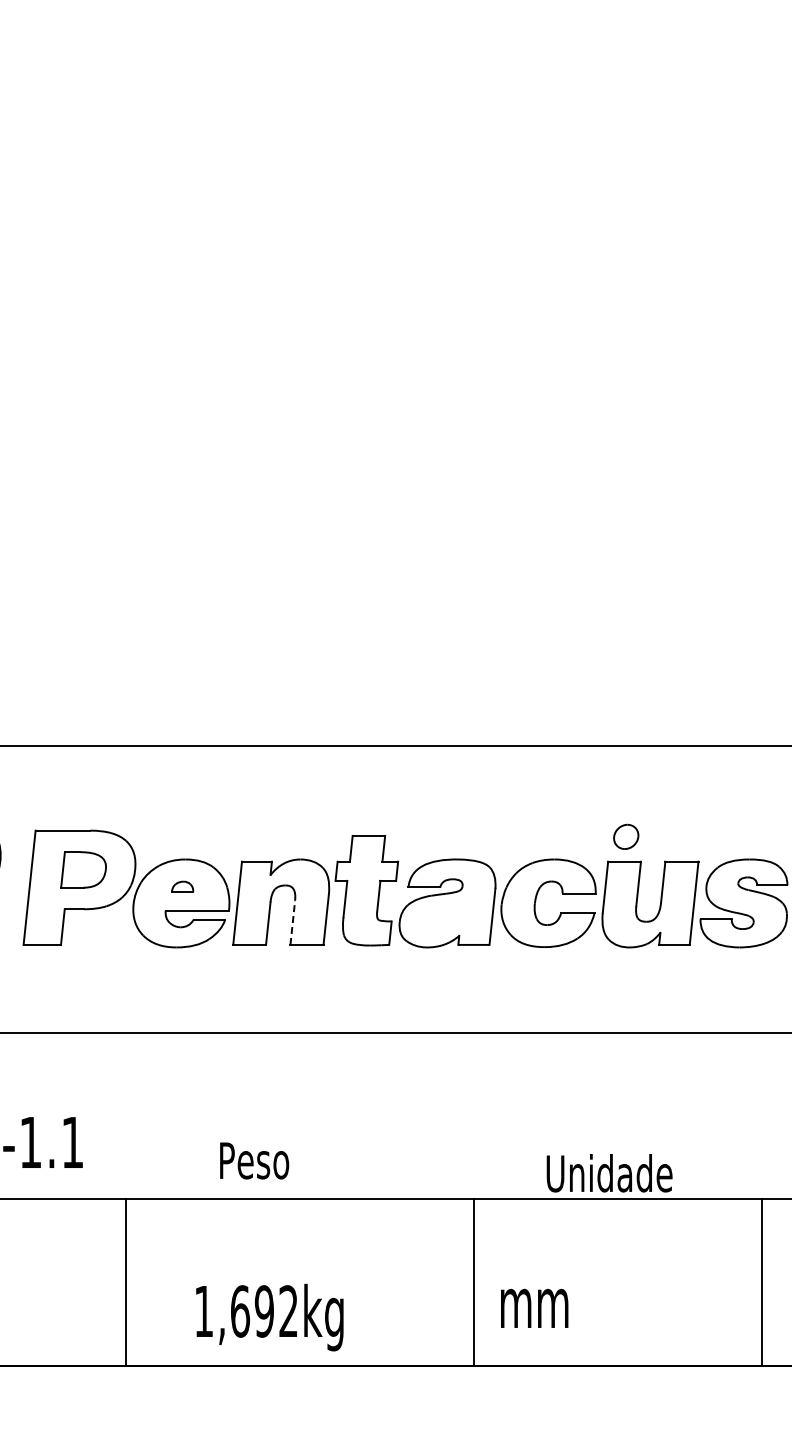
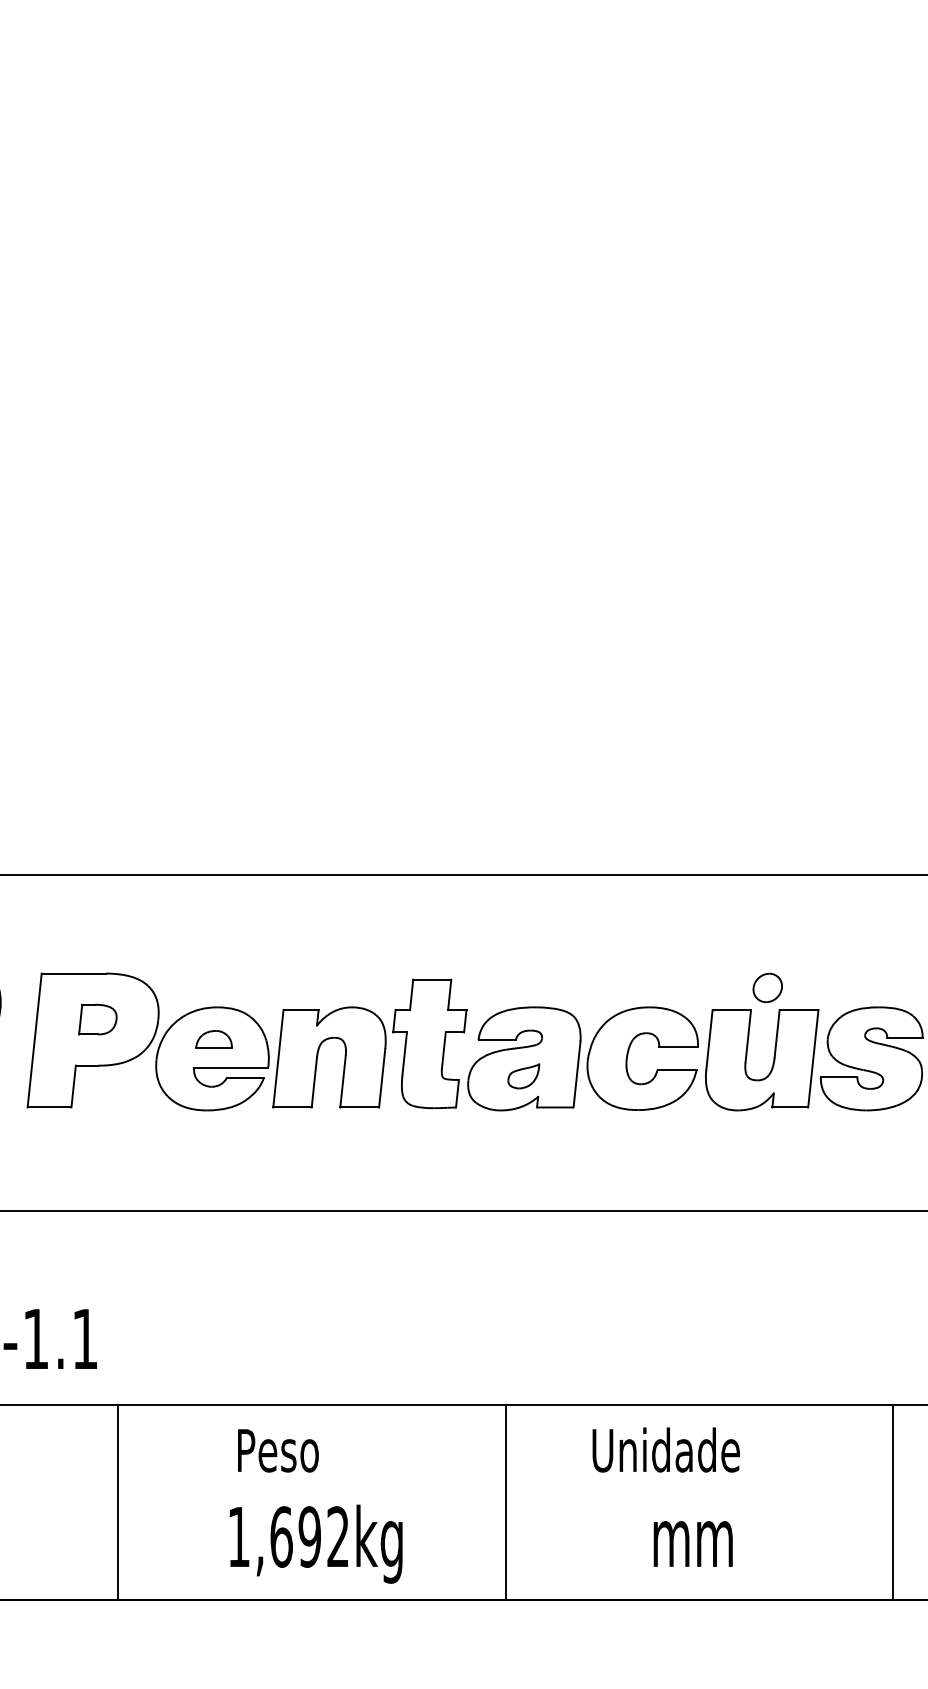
part: (626, 836) -> (768, 987), moved
part: (83, 869) -> (97, 1019), size x0.71
part: (182, 886) -> (213, 1039), size x1.43
part: (447, 918) -> (524, 1076), added
line: (292, 922) -> (342, 1081), dashed -> solid
text: (254, 1160) -> (278, 1450), moved
text: (609, 1173) -> (666, 1450), moved
line: (126, 1282) -> (118, 1503), moved
line: (473, 1282) -> (505, 1503), moved
text: (534, 1307) -> (693, 1542), moved

